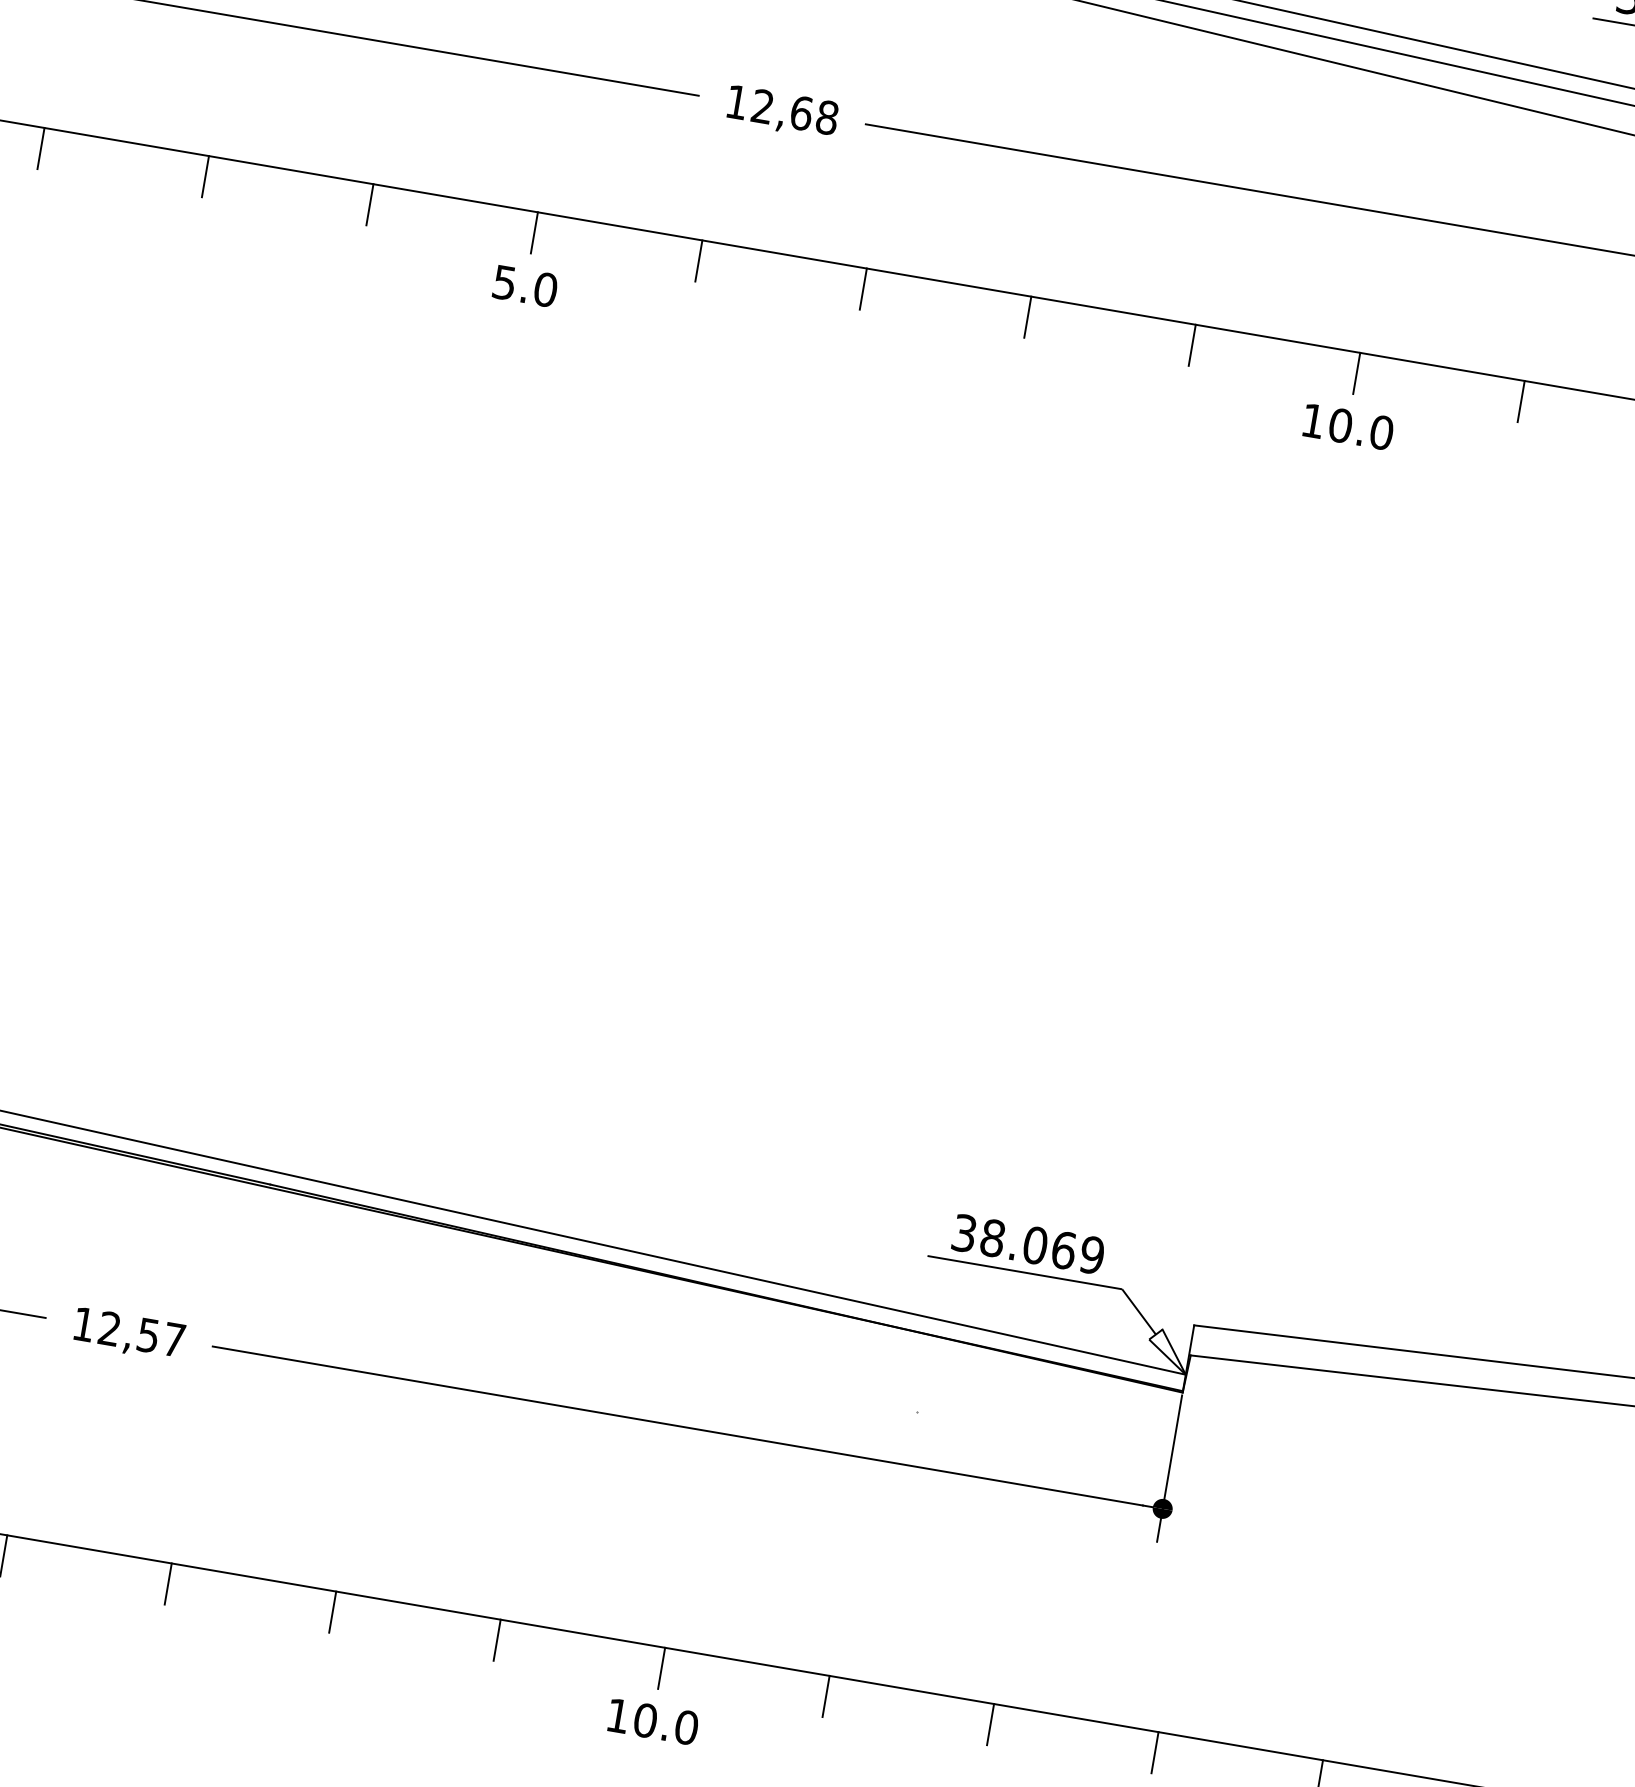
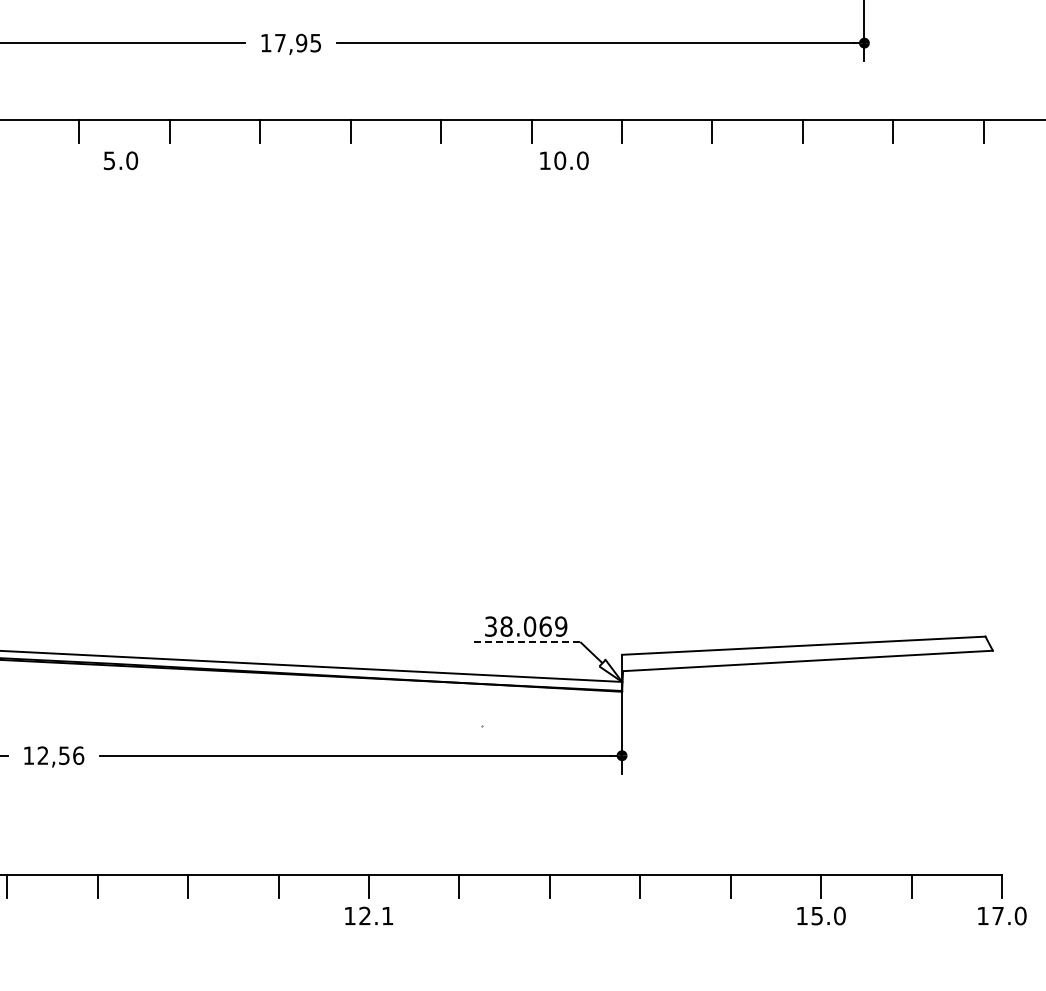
text: (795, 111) -> (298, 42), 12,68 -> 17,95
text: (526, 285) -> (121, 160), moved
text: (1348, 426) -> (564, 160), moved
line: (1024, 1273) -> (526, 642), solid -> dashed
text: (174, 1339) -> (78, 755), 12,57 -> 12,56
text: (666, 1723) -> (376, 915), 10.0 -> 12.1

